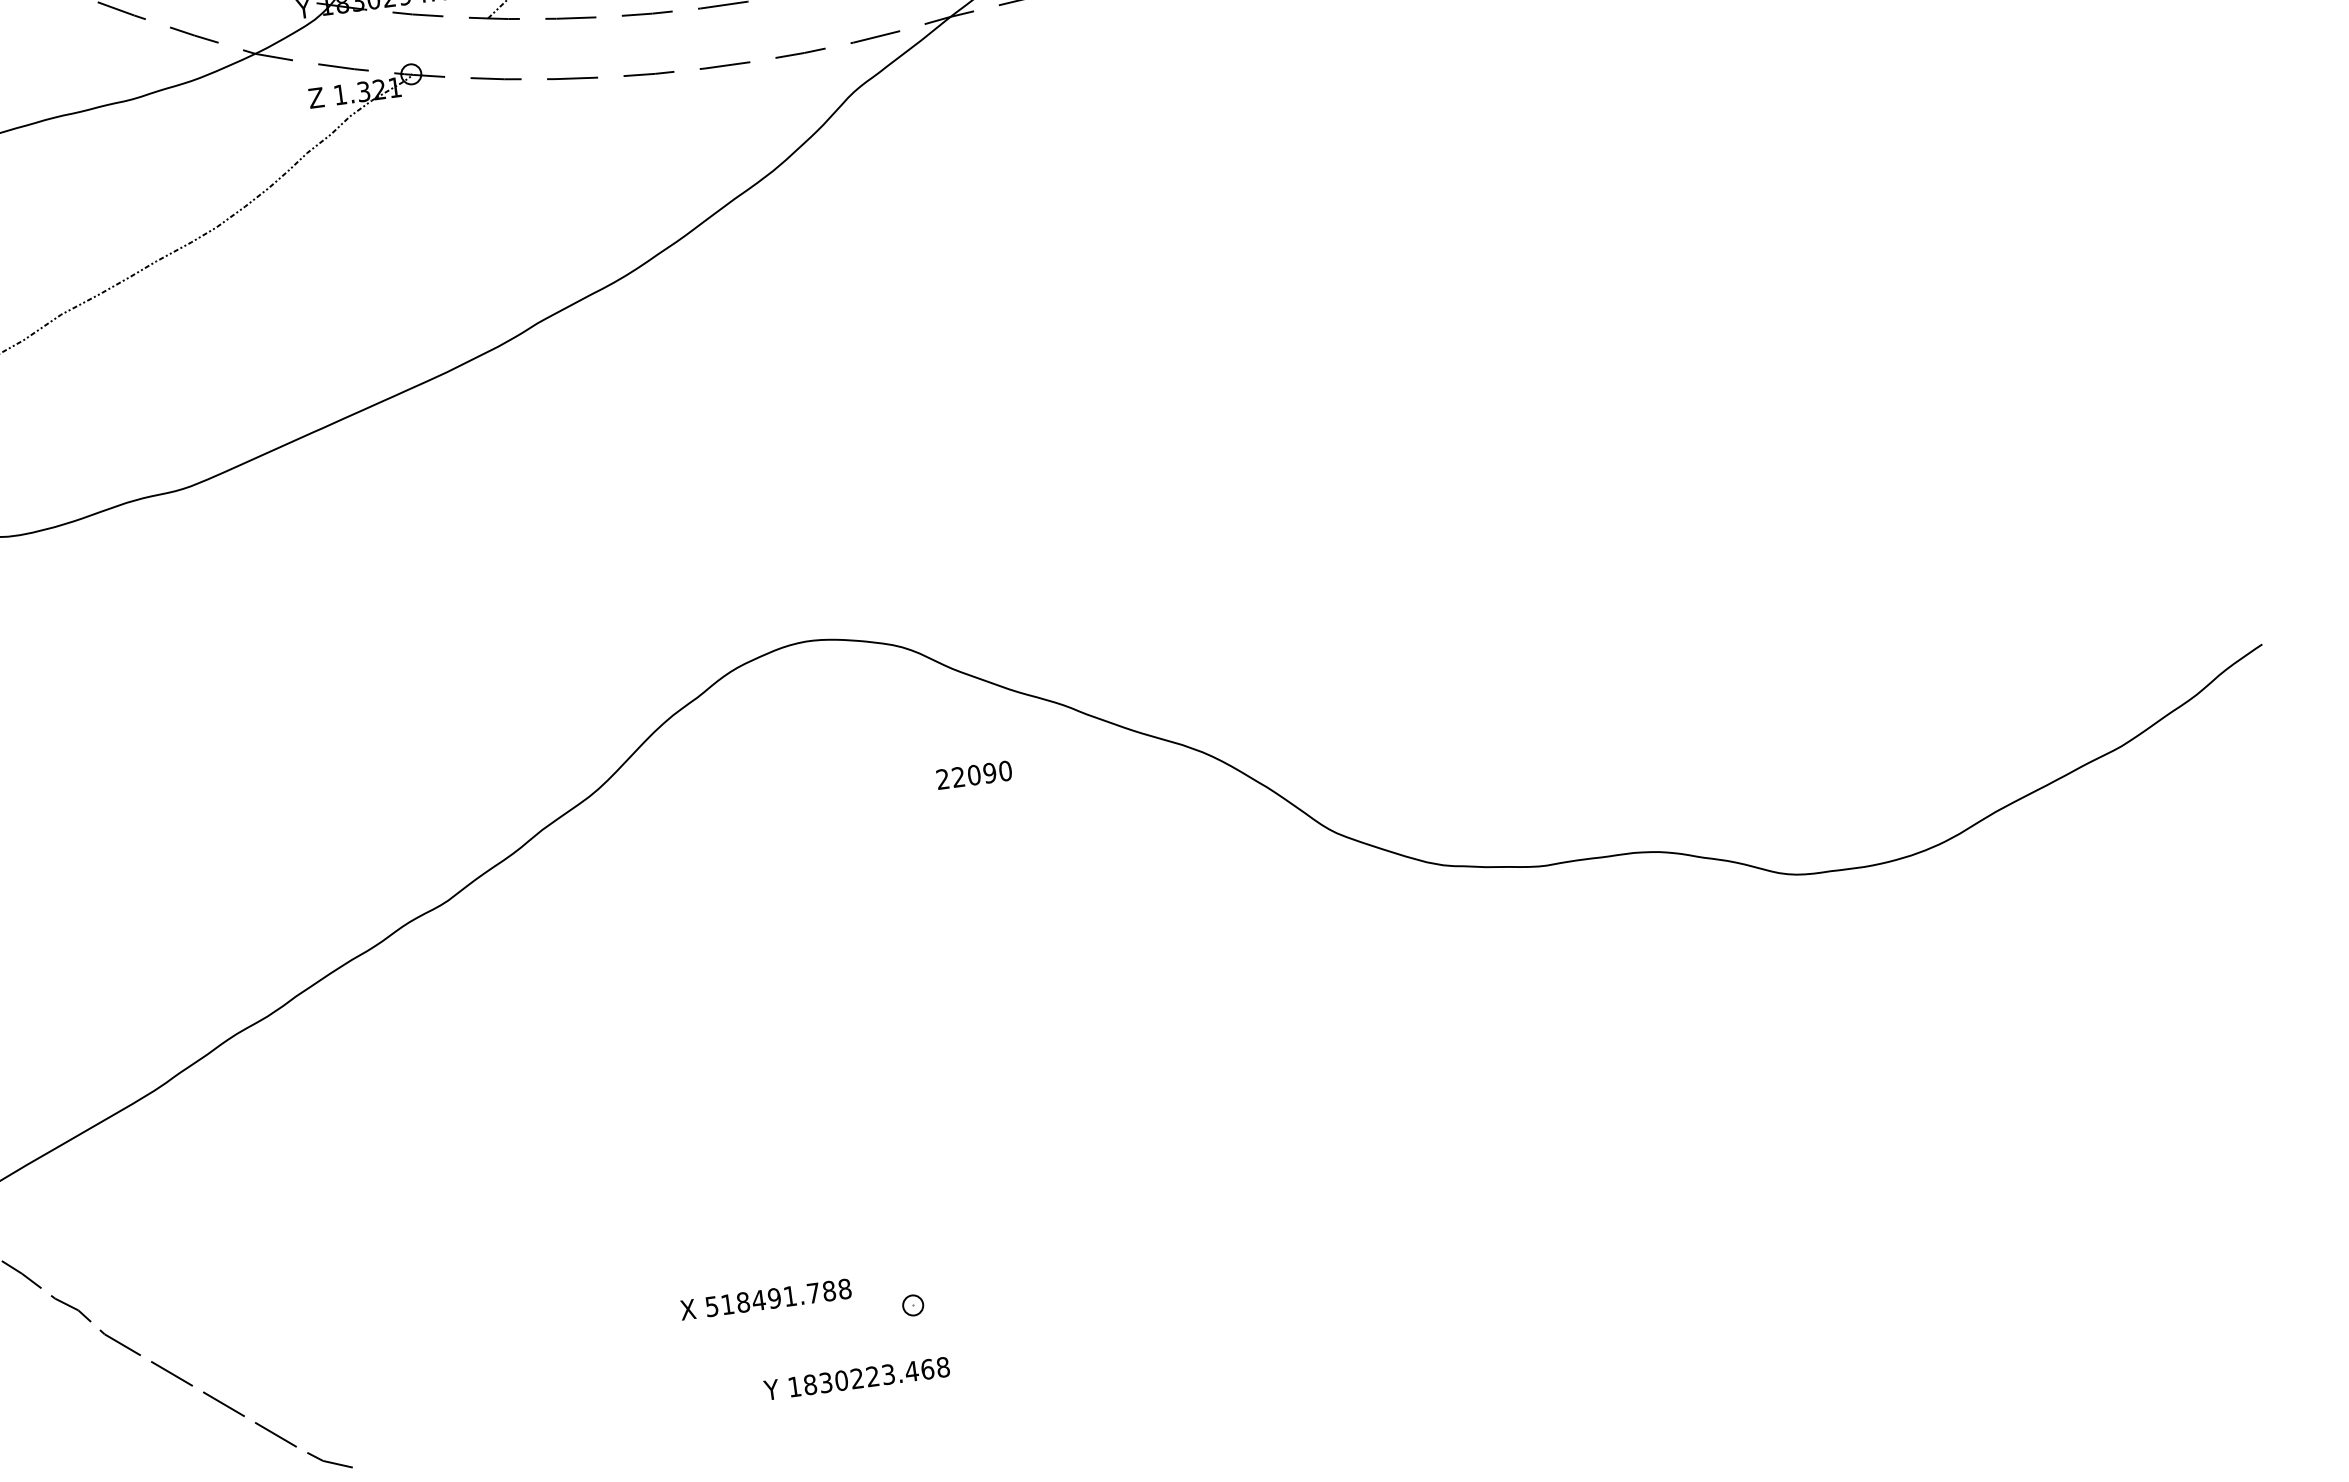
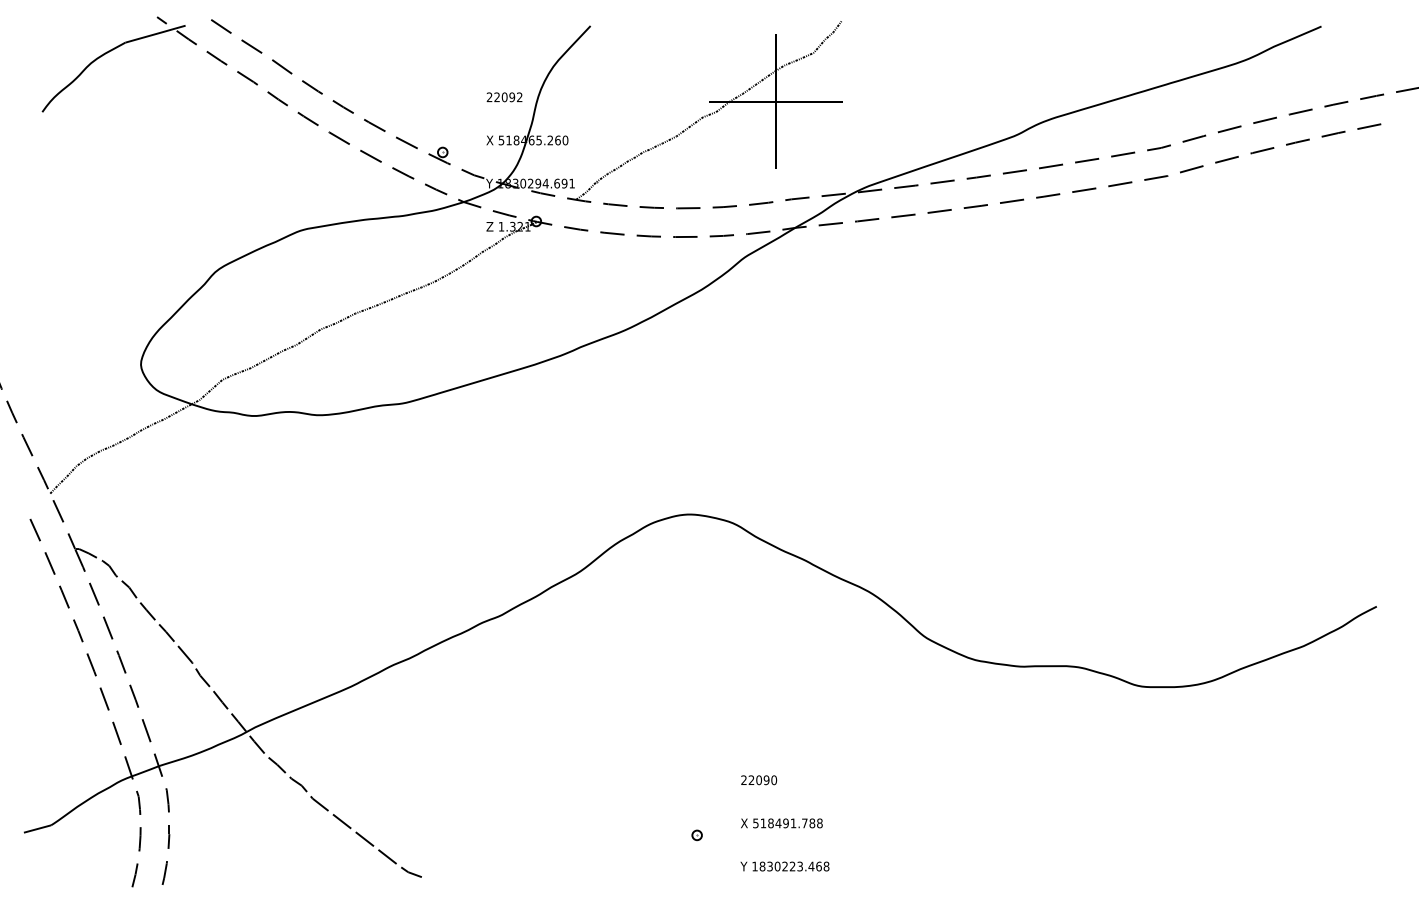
text: (975, 775) -> (759, 780), moved
text: (765, 1299) -> (781, 823), moved
text: (855, 1378) -> (784, 866), moved

